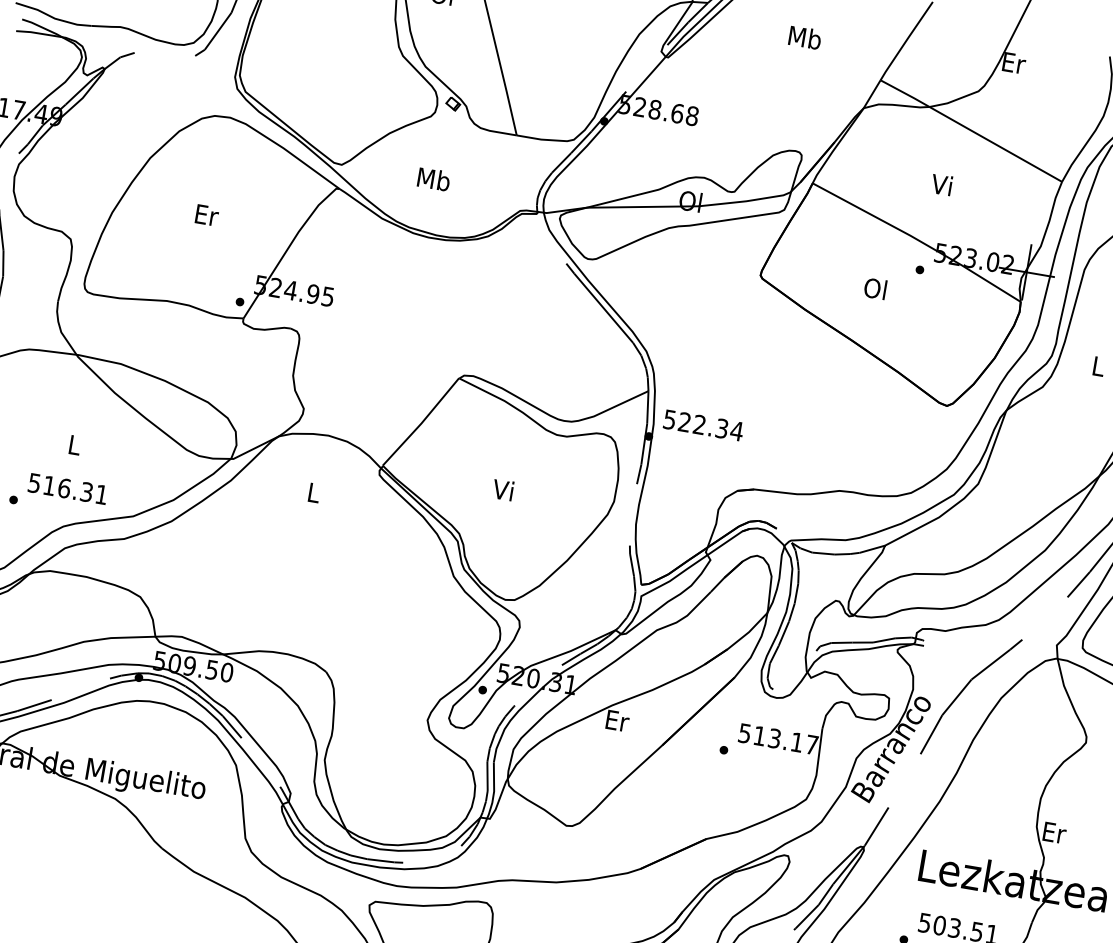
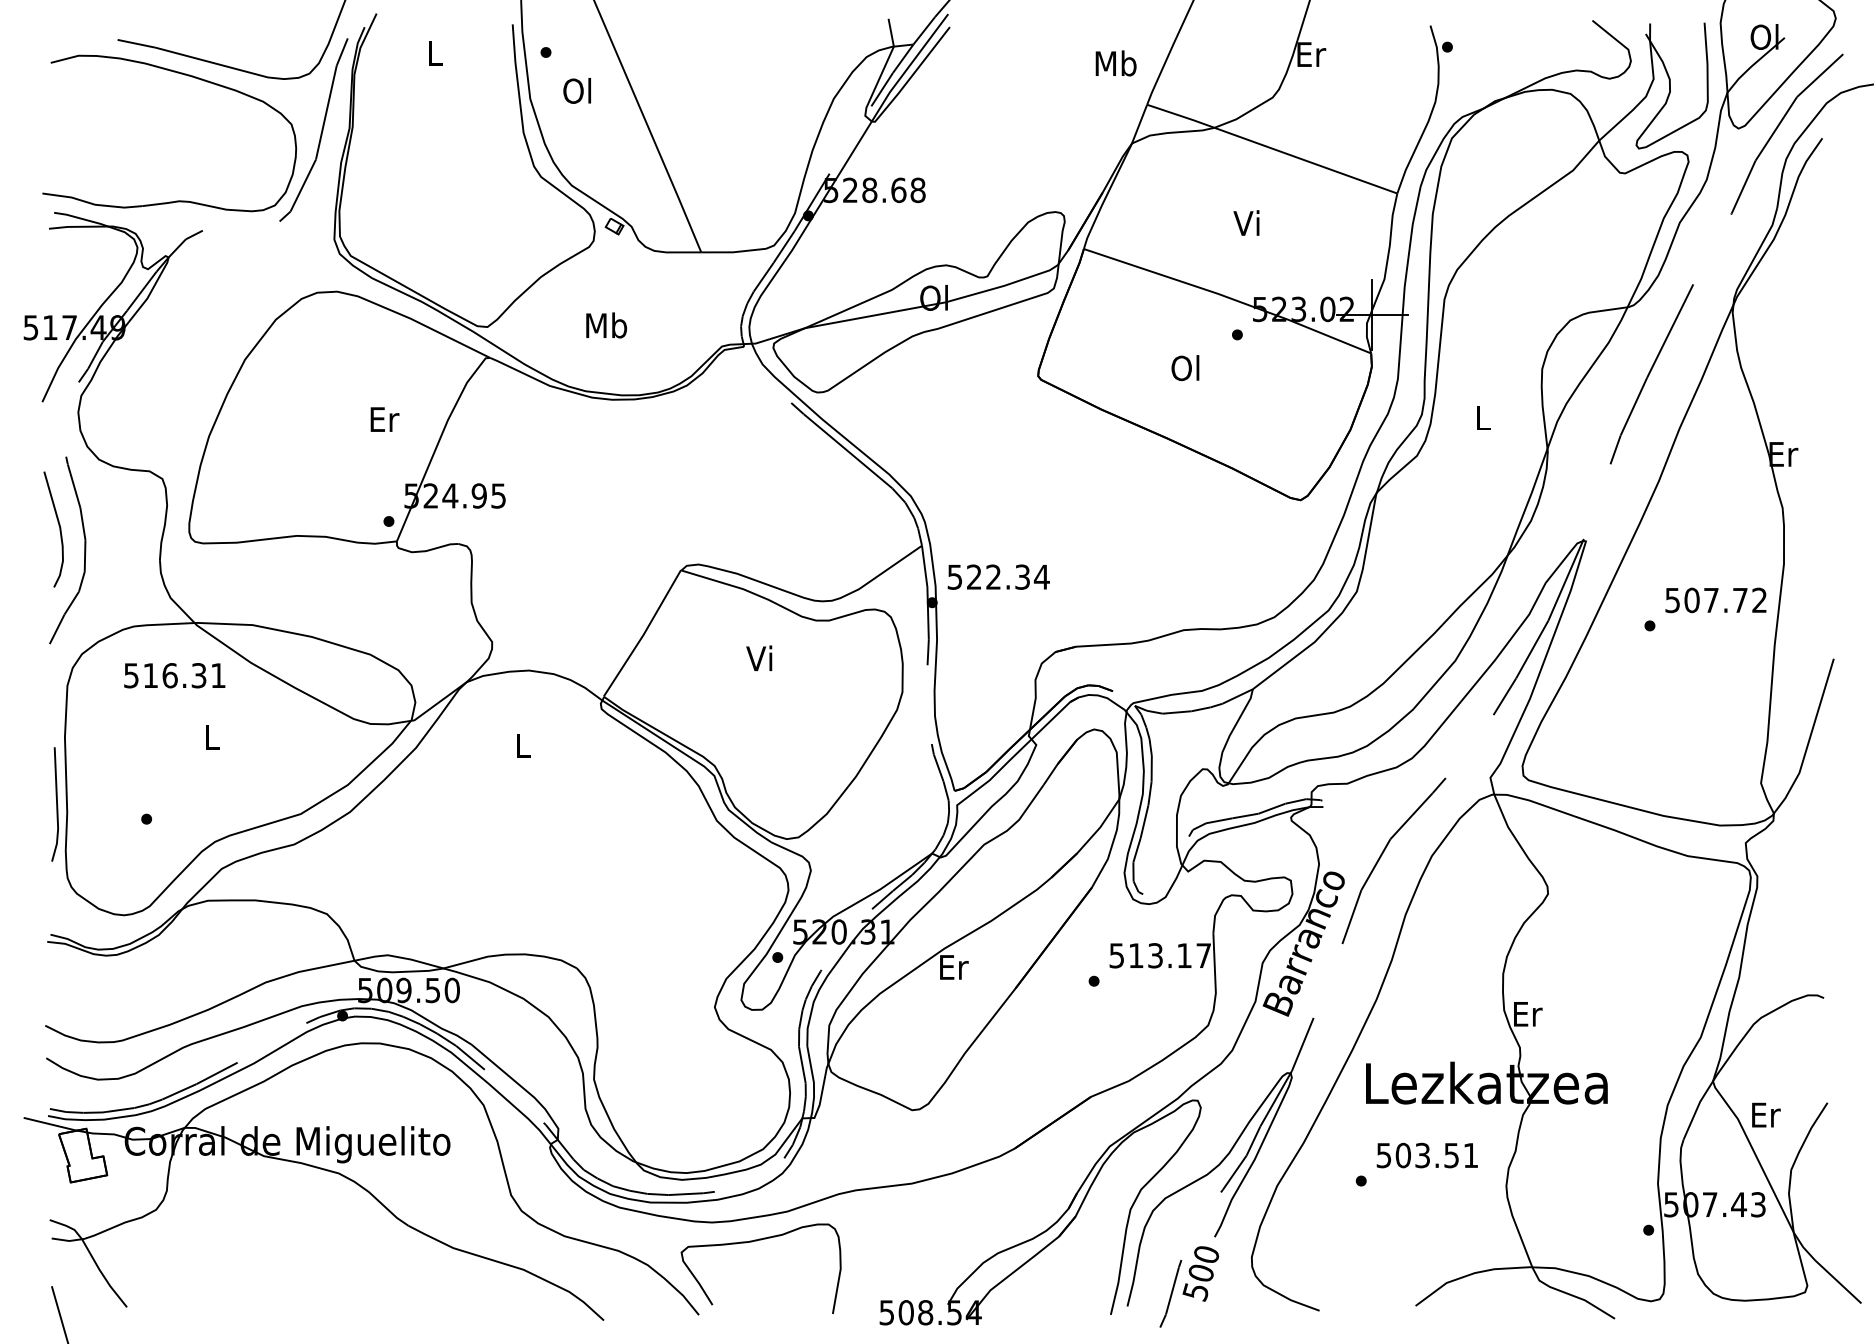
text: (804, 37) -> (1115, 63), moved
text: (206, 215) -> (384, 419), moved
text: (67, 488) -> (174, 675), moved
text: (503, 490) -> (759, 658), moved

